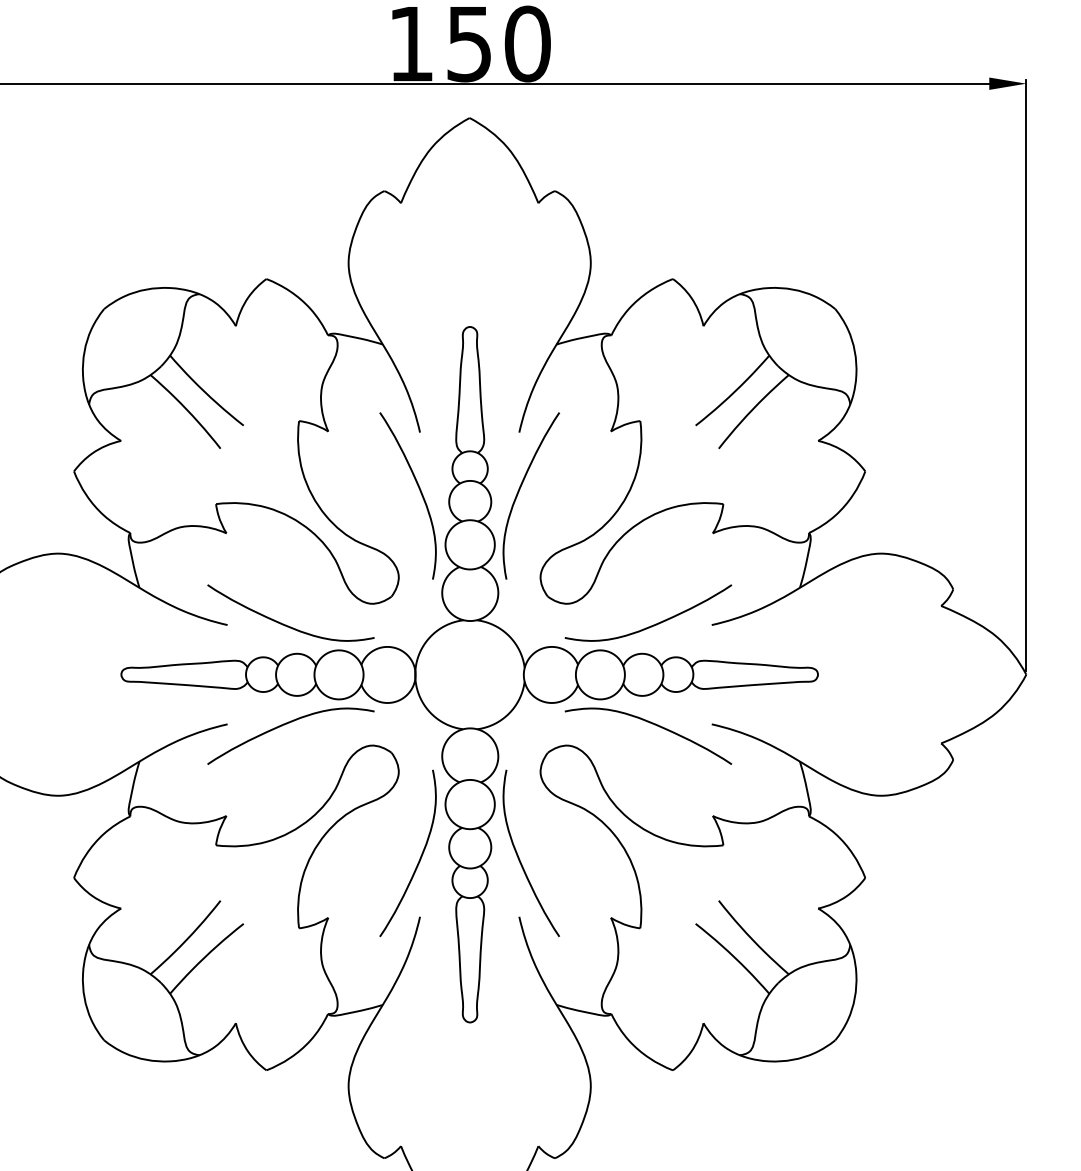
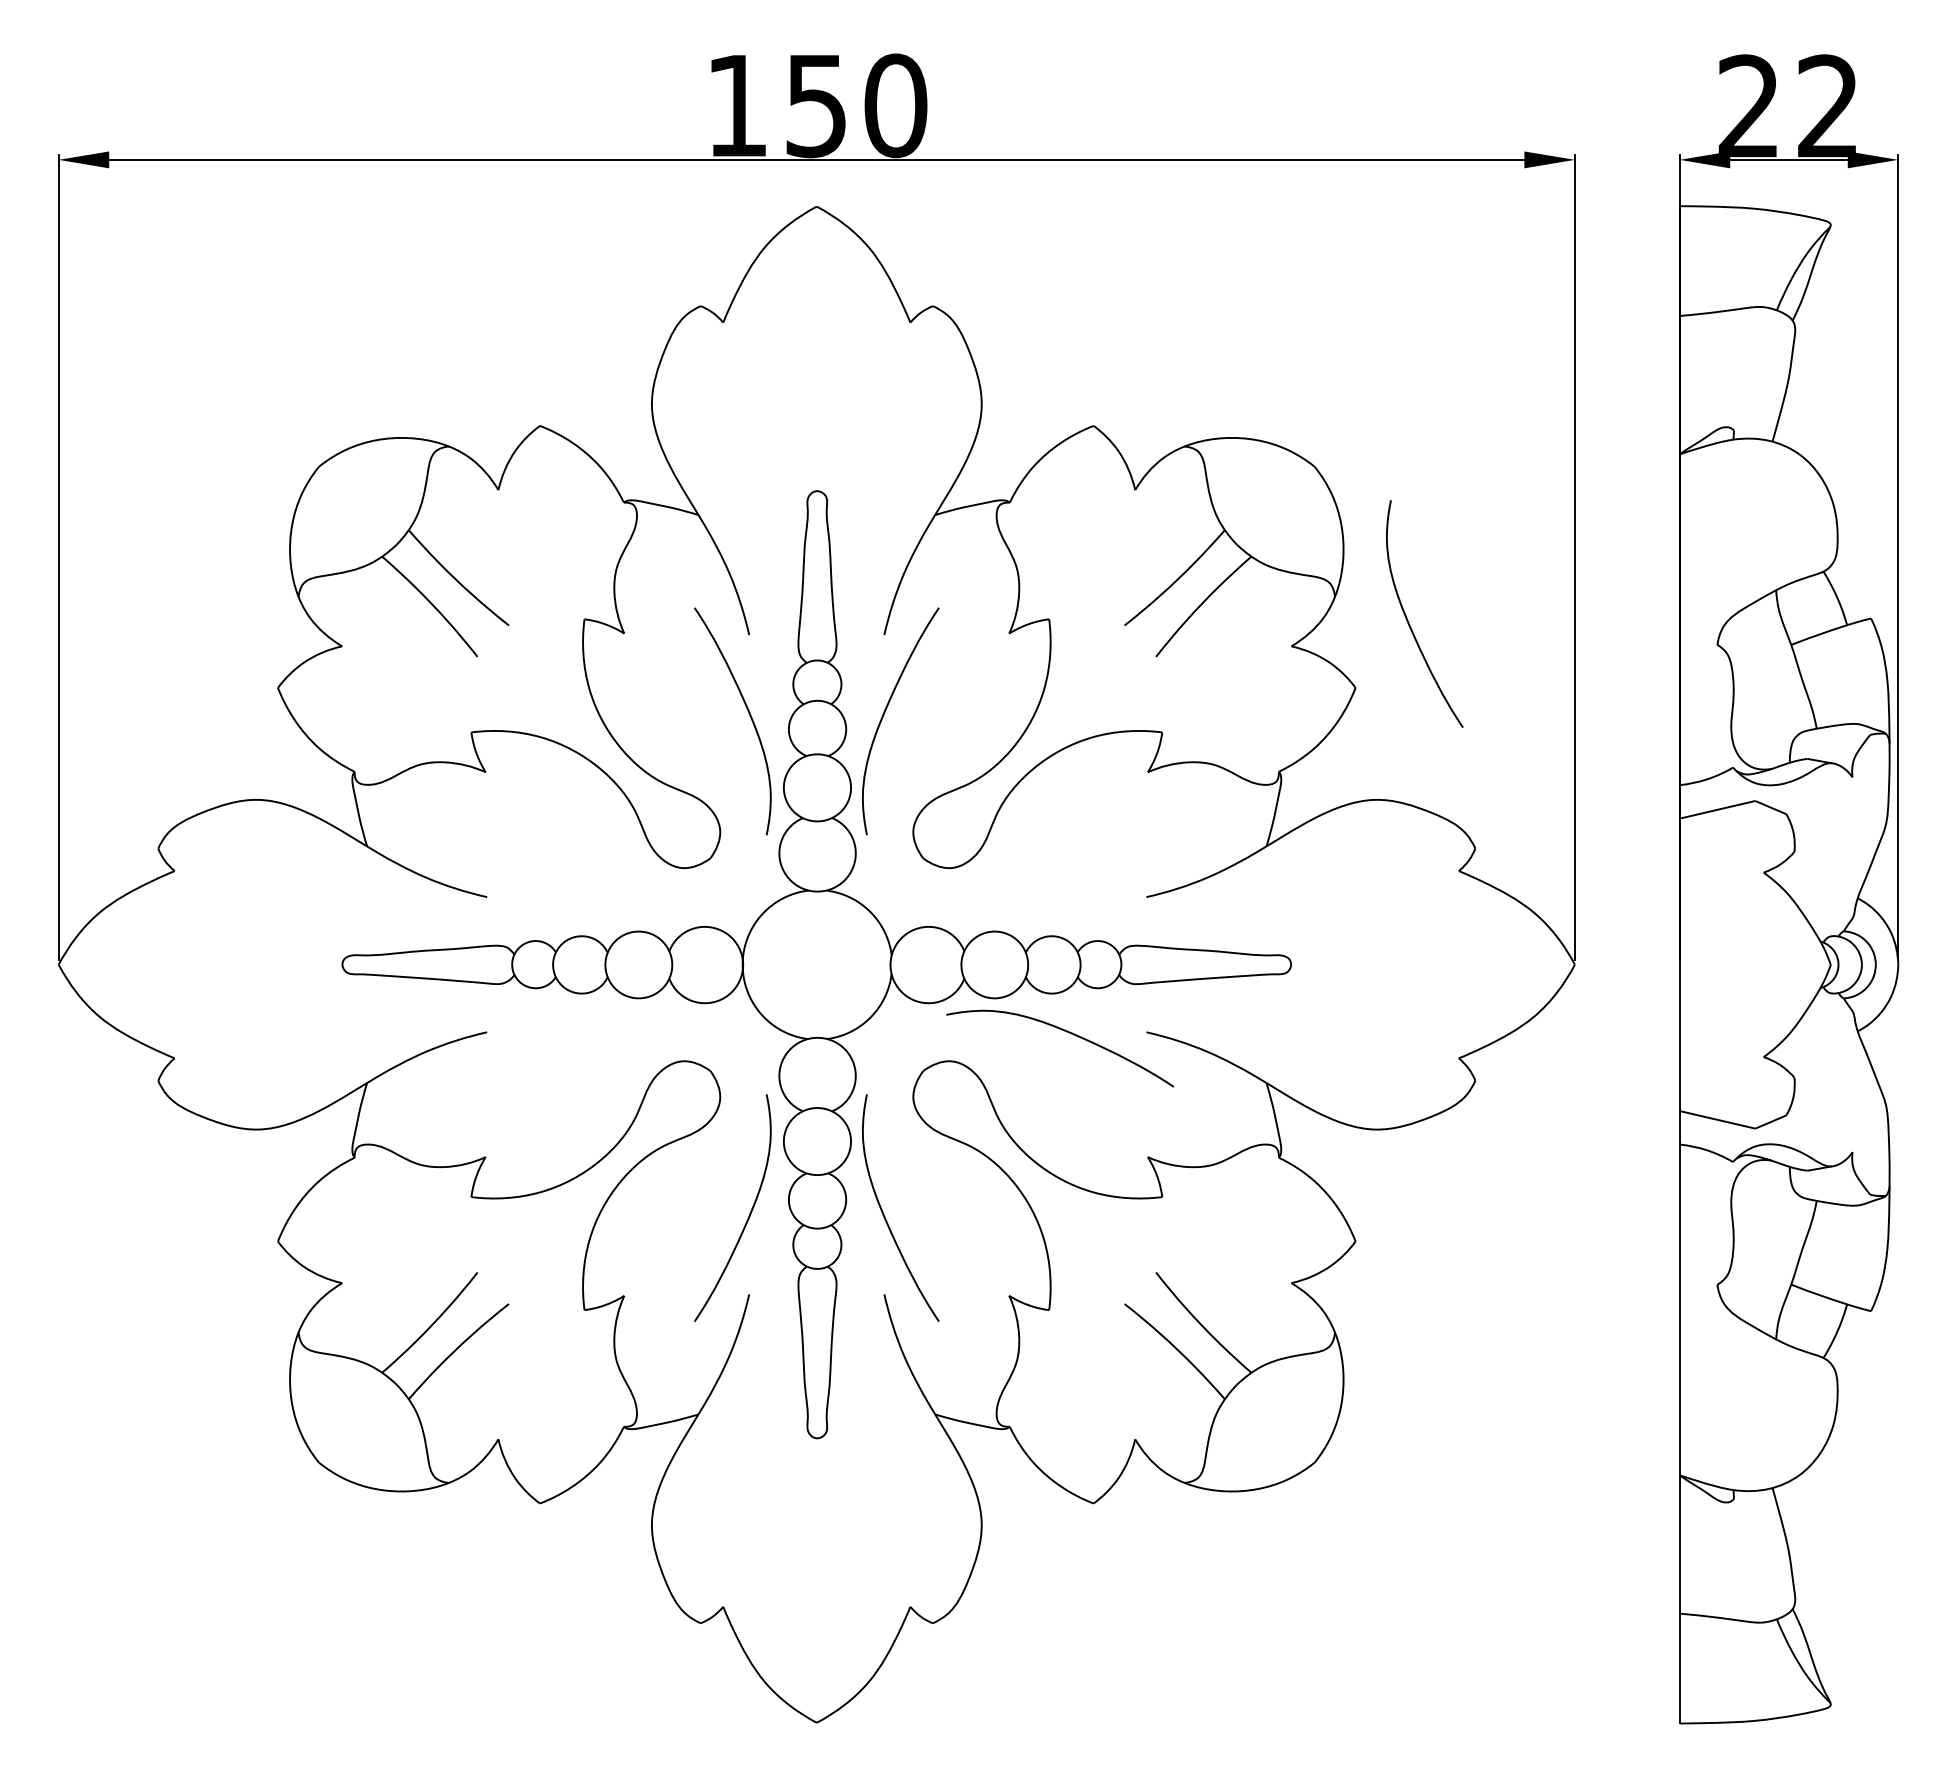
curve: (903, 419) -> (1407, 617), added
curve: (653, 624) -> (1067, 896), removed
curve: (287, 625) -> (568, 897), removed
curve: (286, 724) -> (567, 1032), removed

